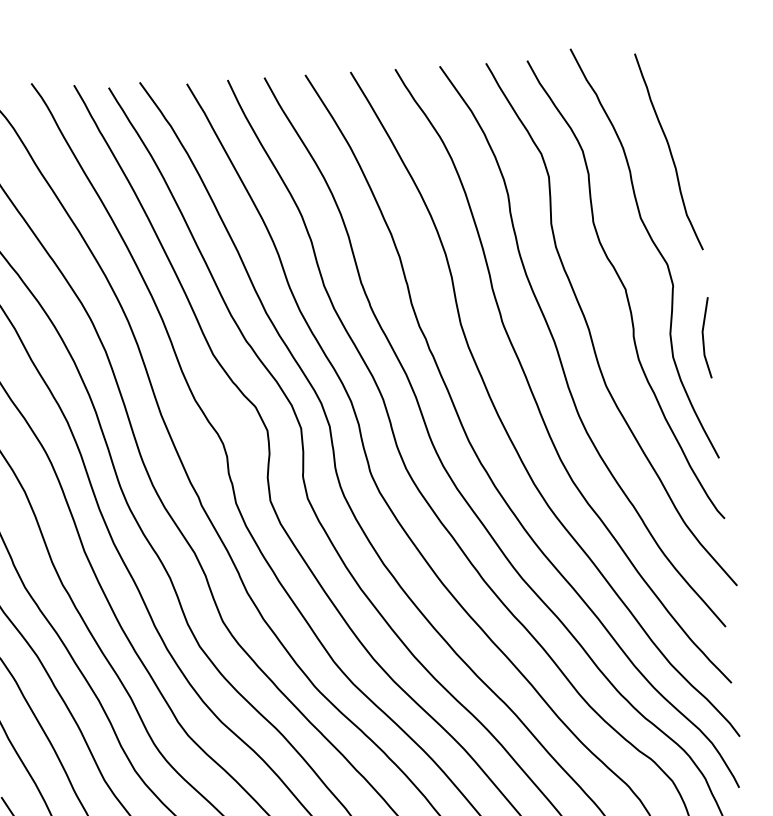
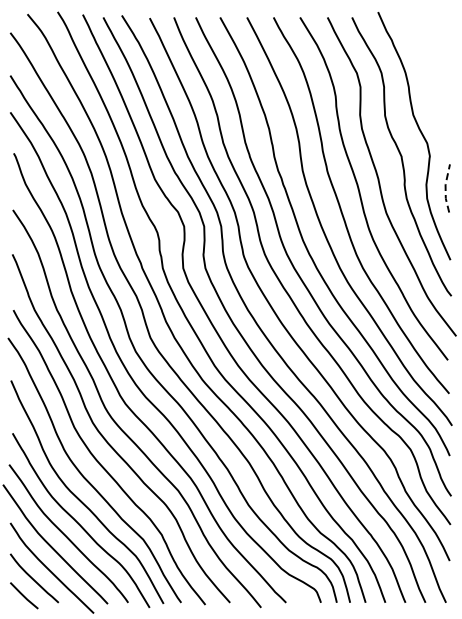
curve: (668, 151) -> (432, 76), removed
line: (702, 338) -> (445, 188), solid -> dashed

